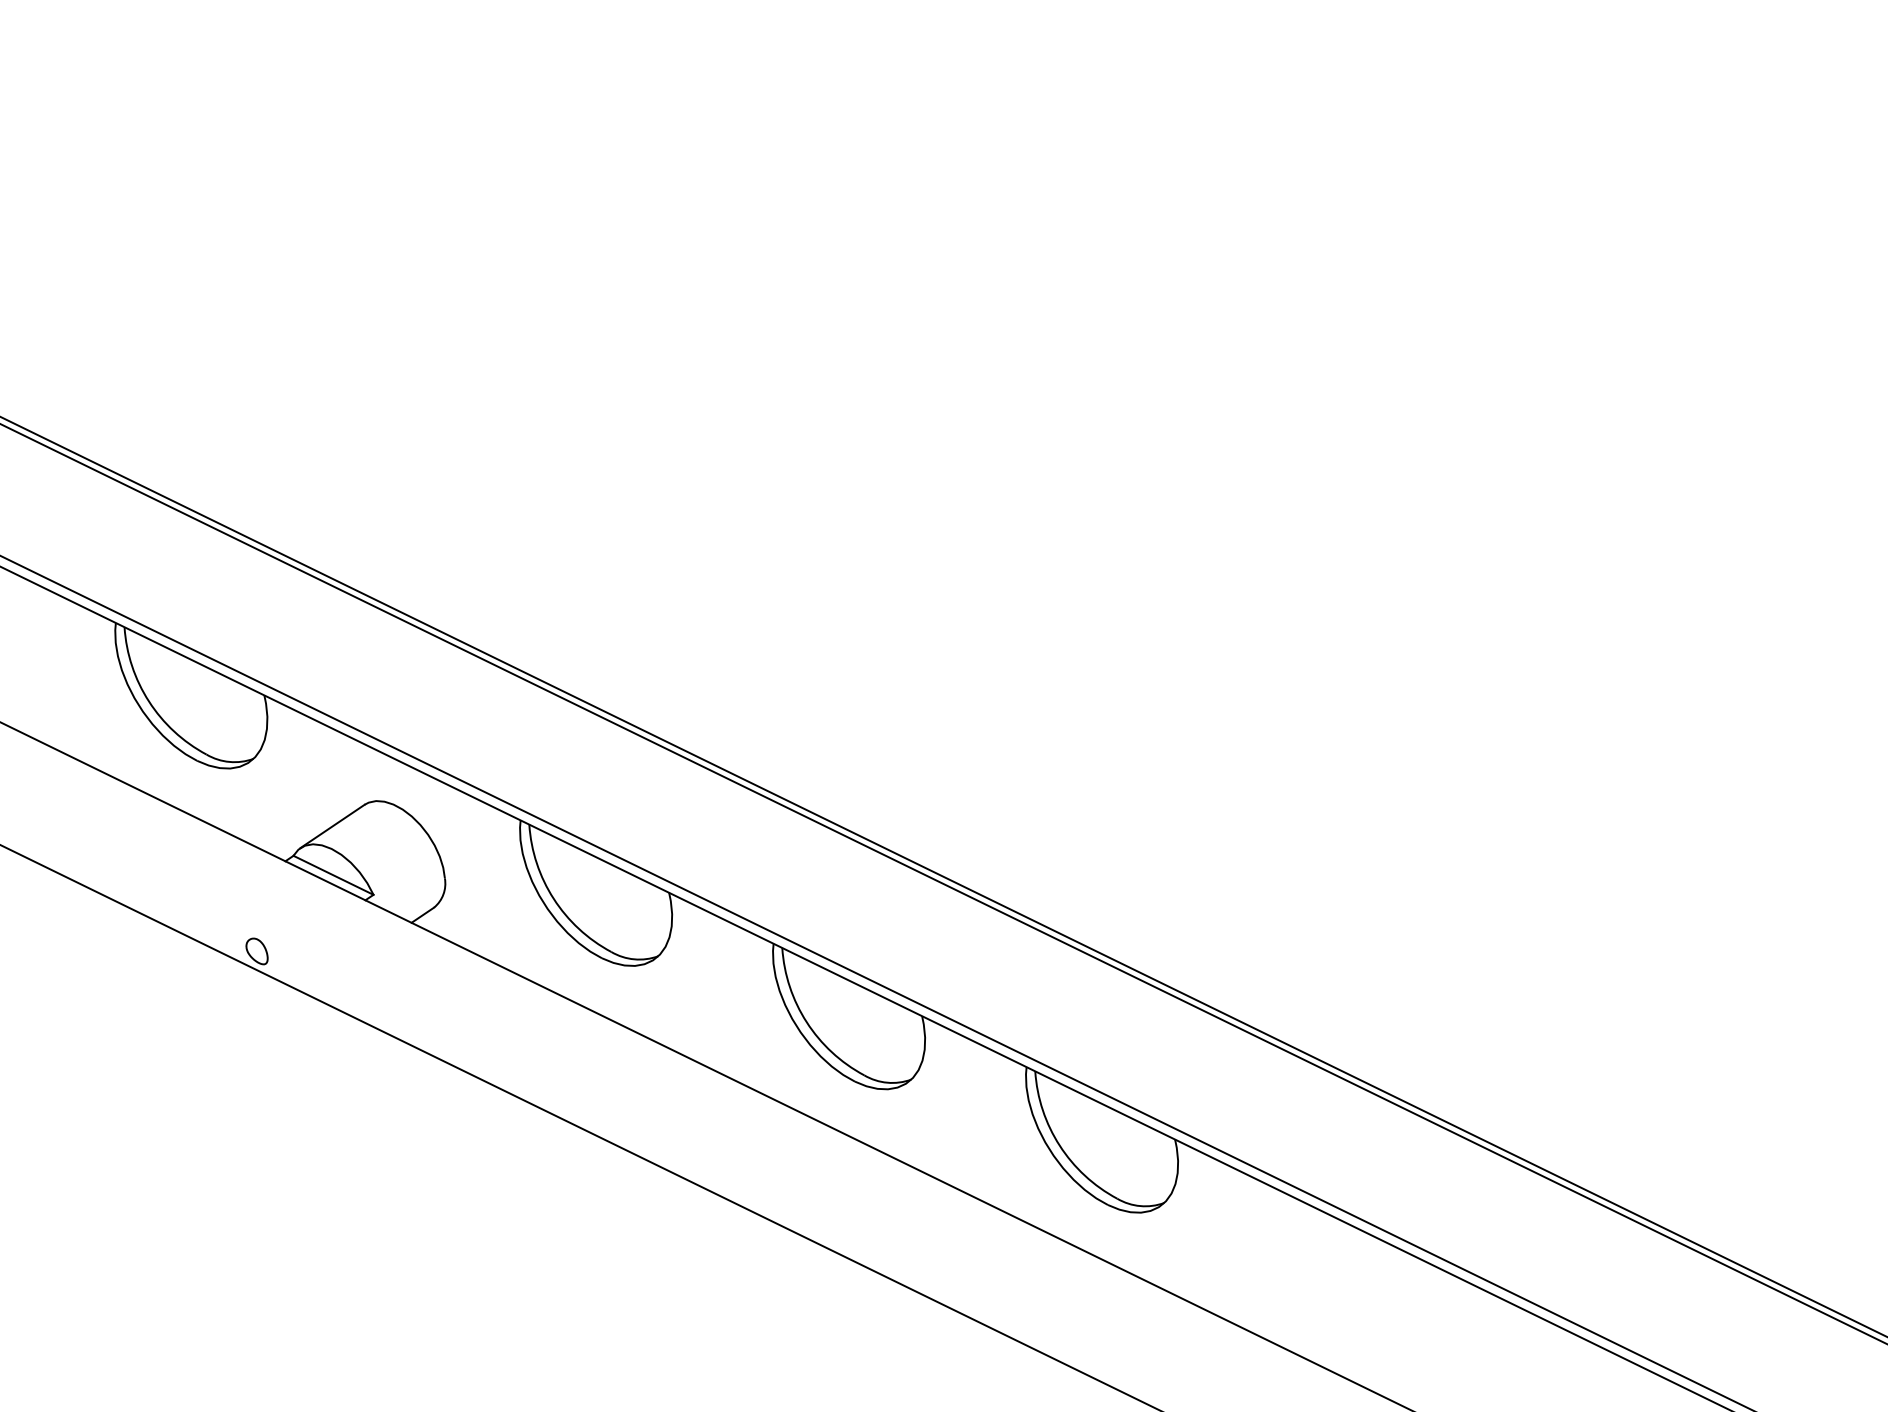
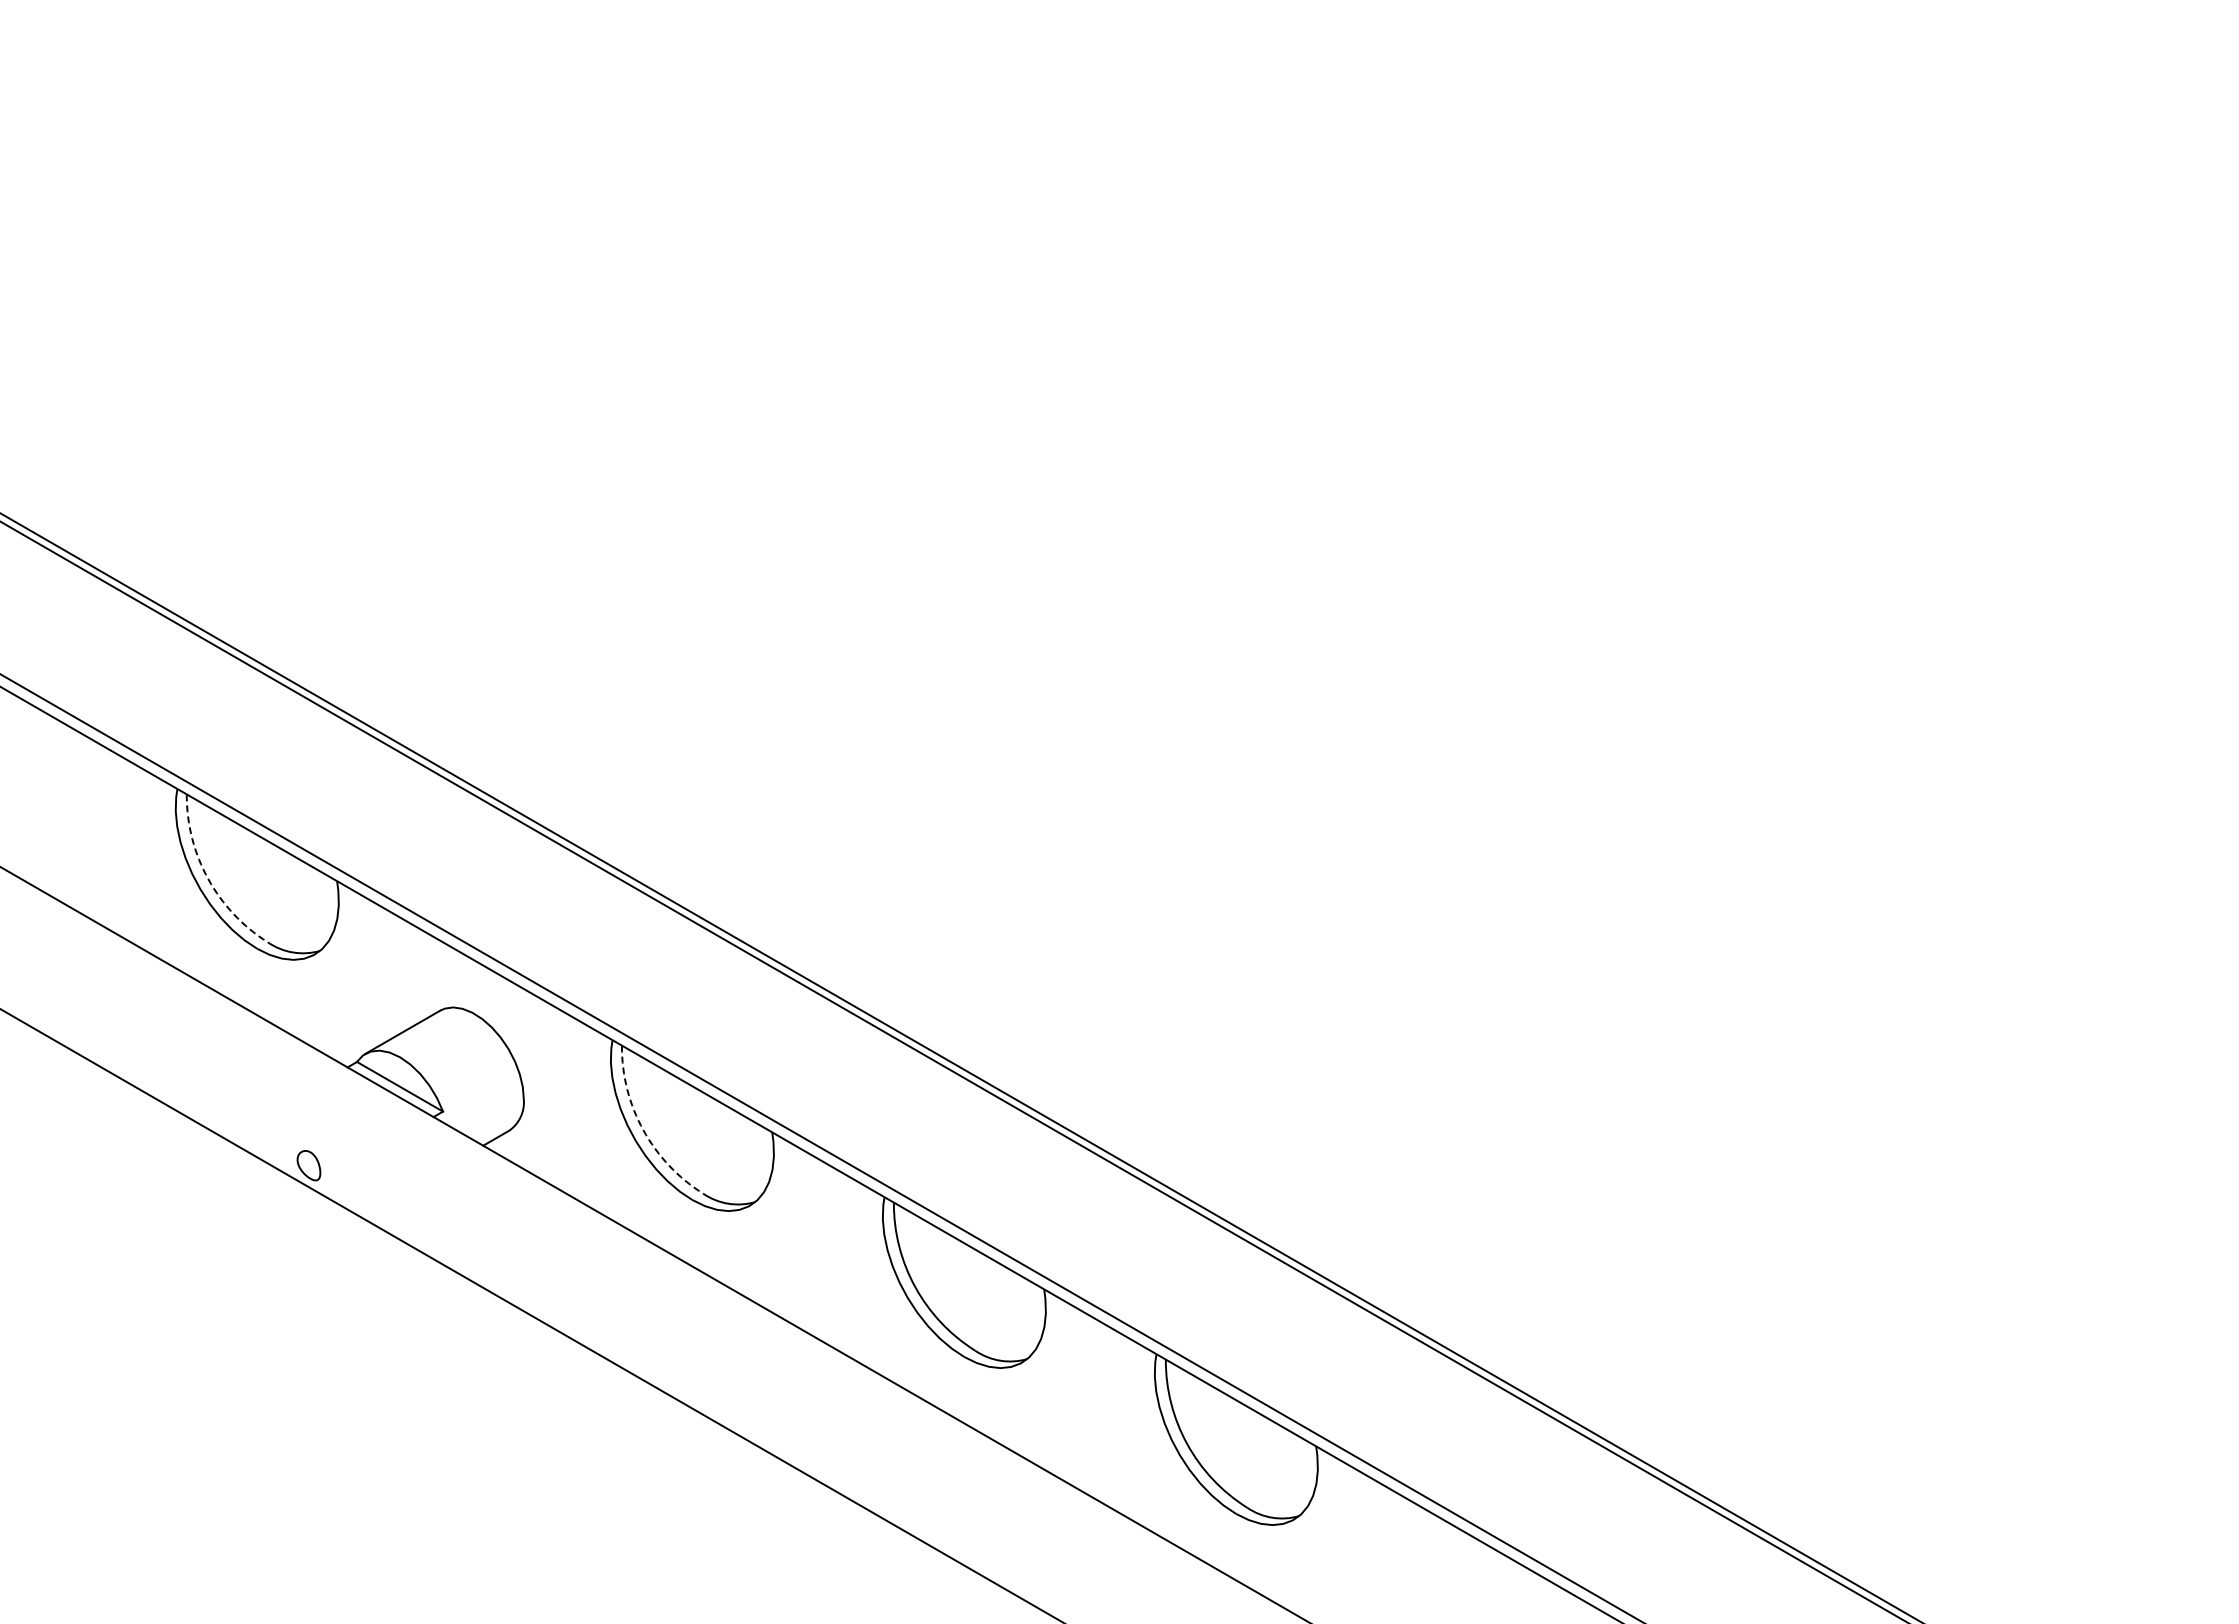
arc: (149, 701) -> (208, 879), solid -> dashed
arc: (553, 899) -> (643, 1130), solid -> dashed

